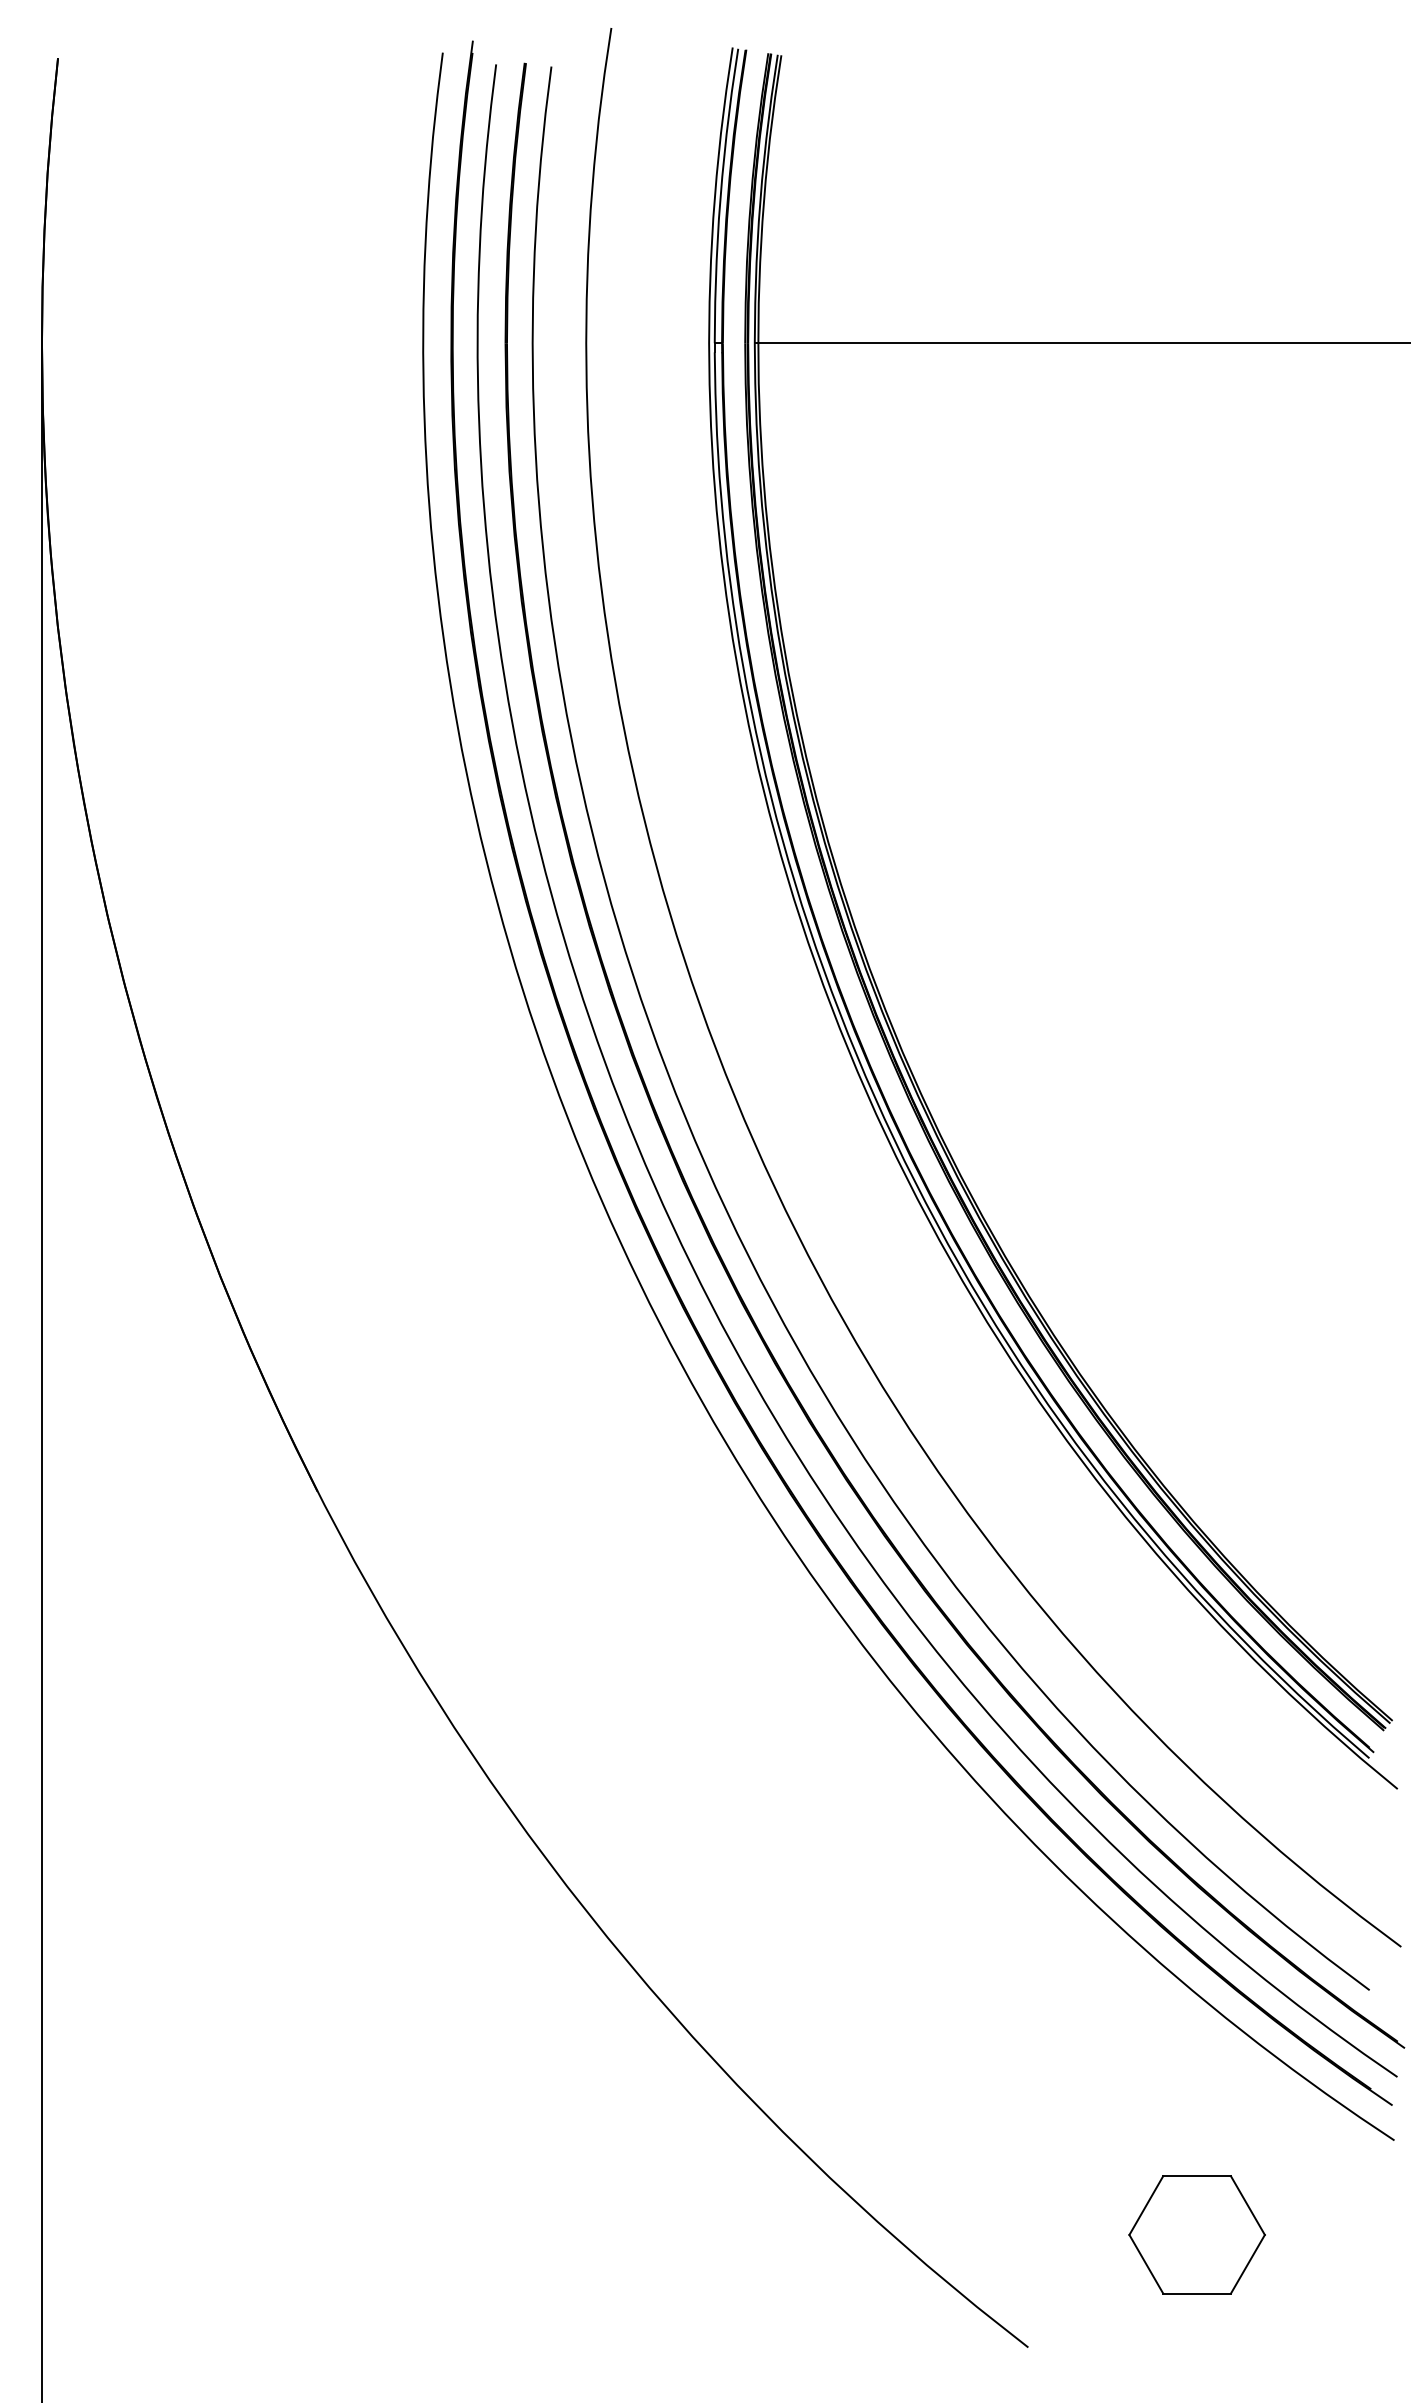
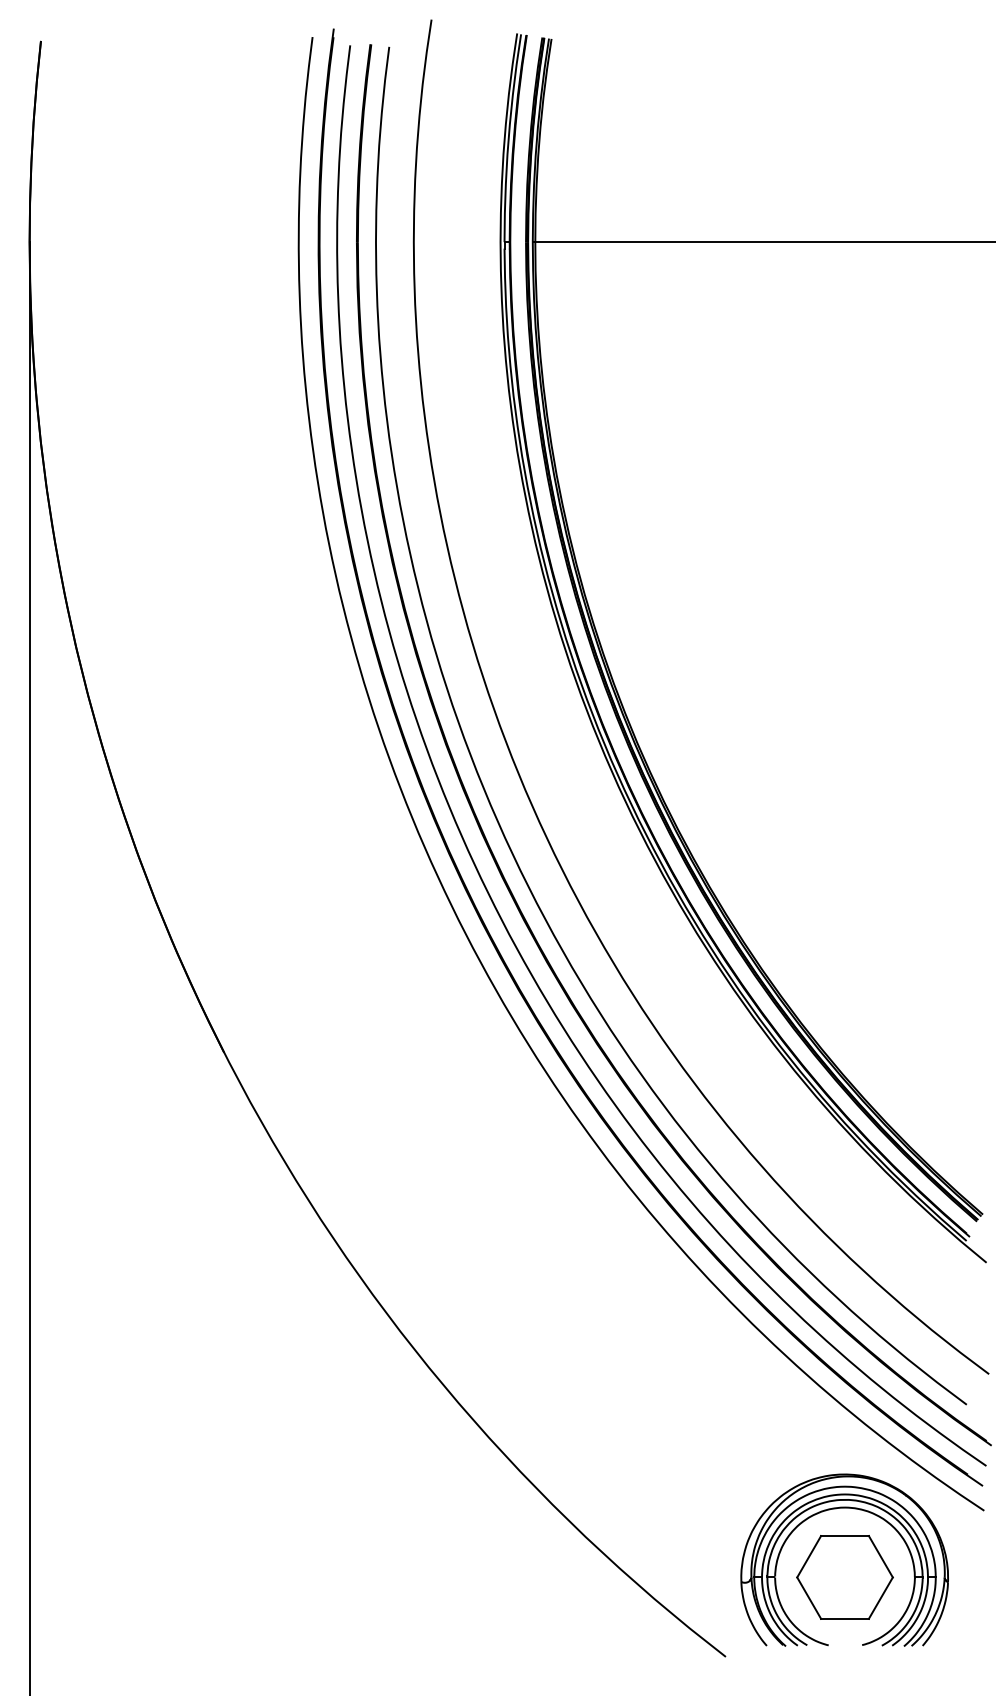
part: (1185, 2138) -> (836, 1509), added

